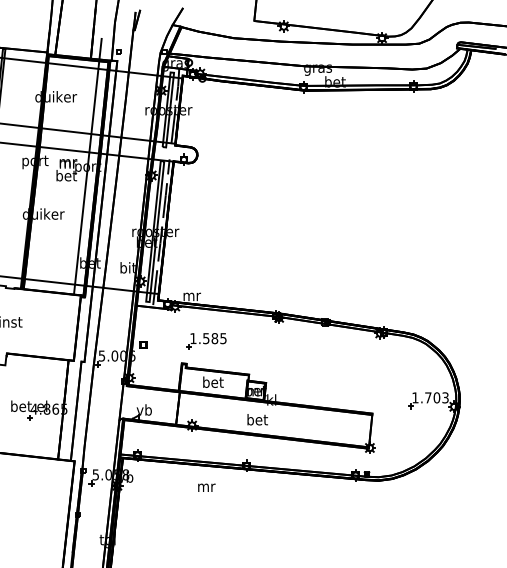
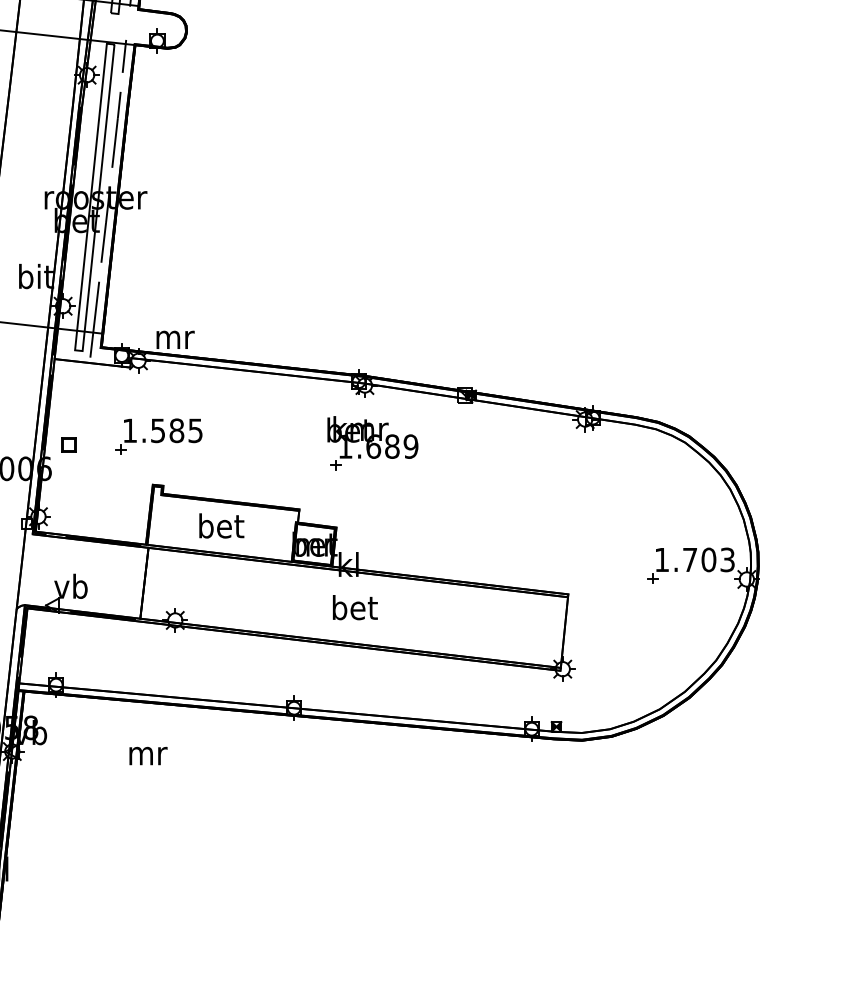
part: (206, 341) -> (158, 437), moved
part: (282, 344) -> (372, 443), added
text: (257, 419) -> (354, 607), moved
text: (206, 487) -> (147, 755), moved

